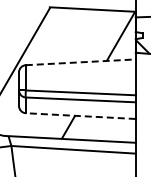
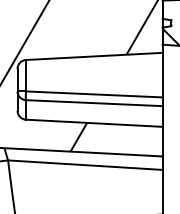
line: (81, 62) -> (95, 56), dashed -> solid
line: (80, 116) -> (93, 123), dashed -> solid

